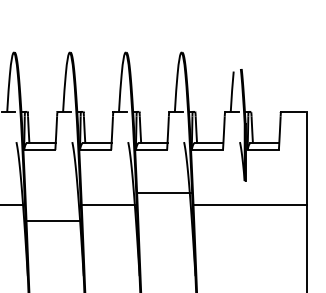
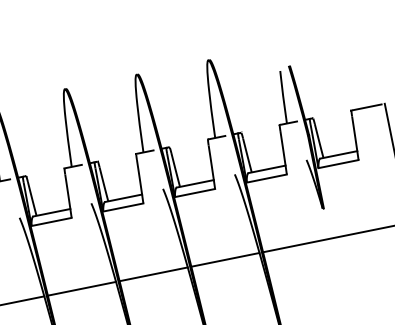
line: (163, 192) -> (224, 259), moved
line: (51, 220) -> (80, 288), moved

